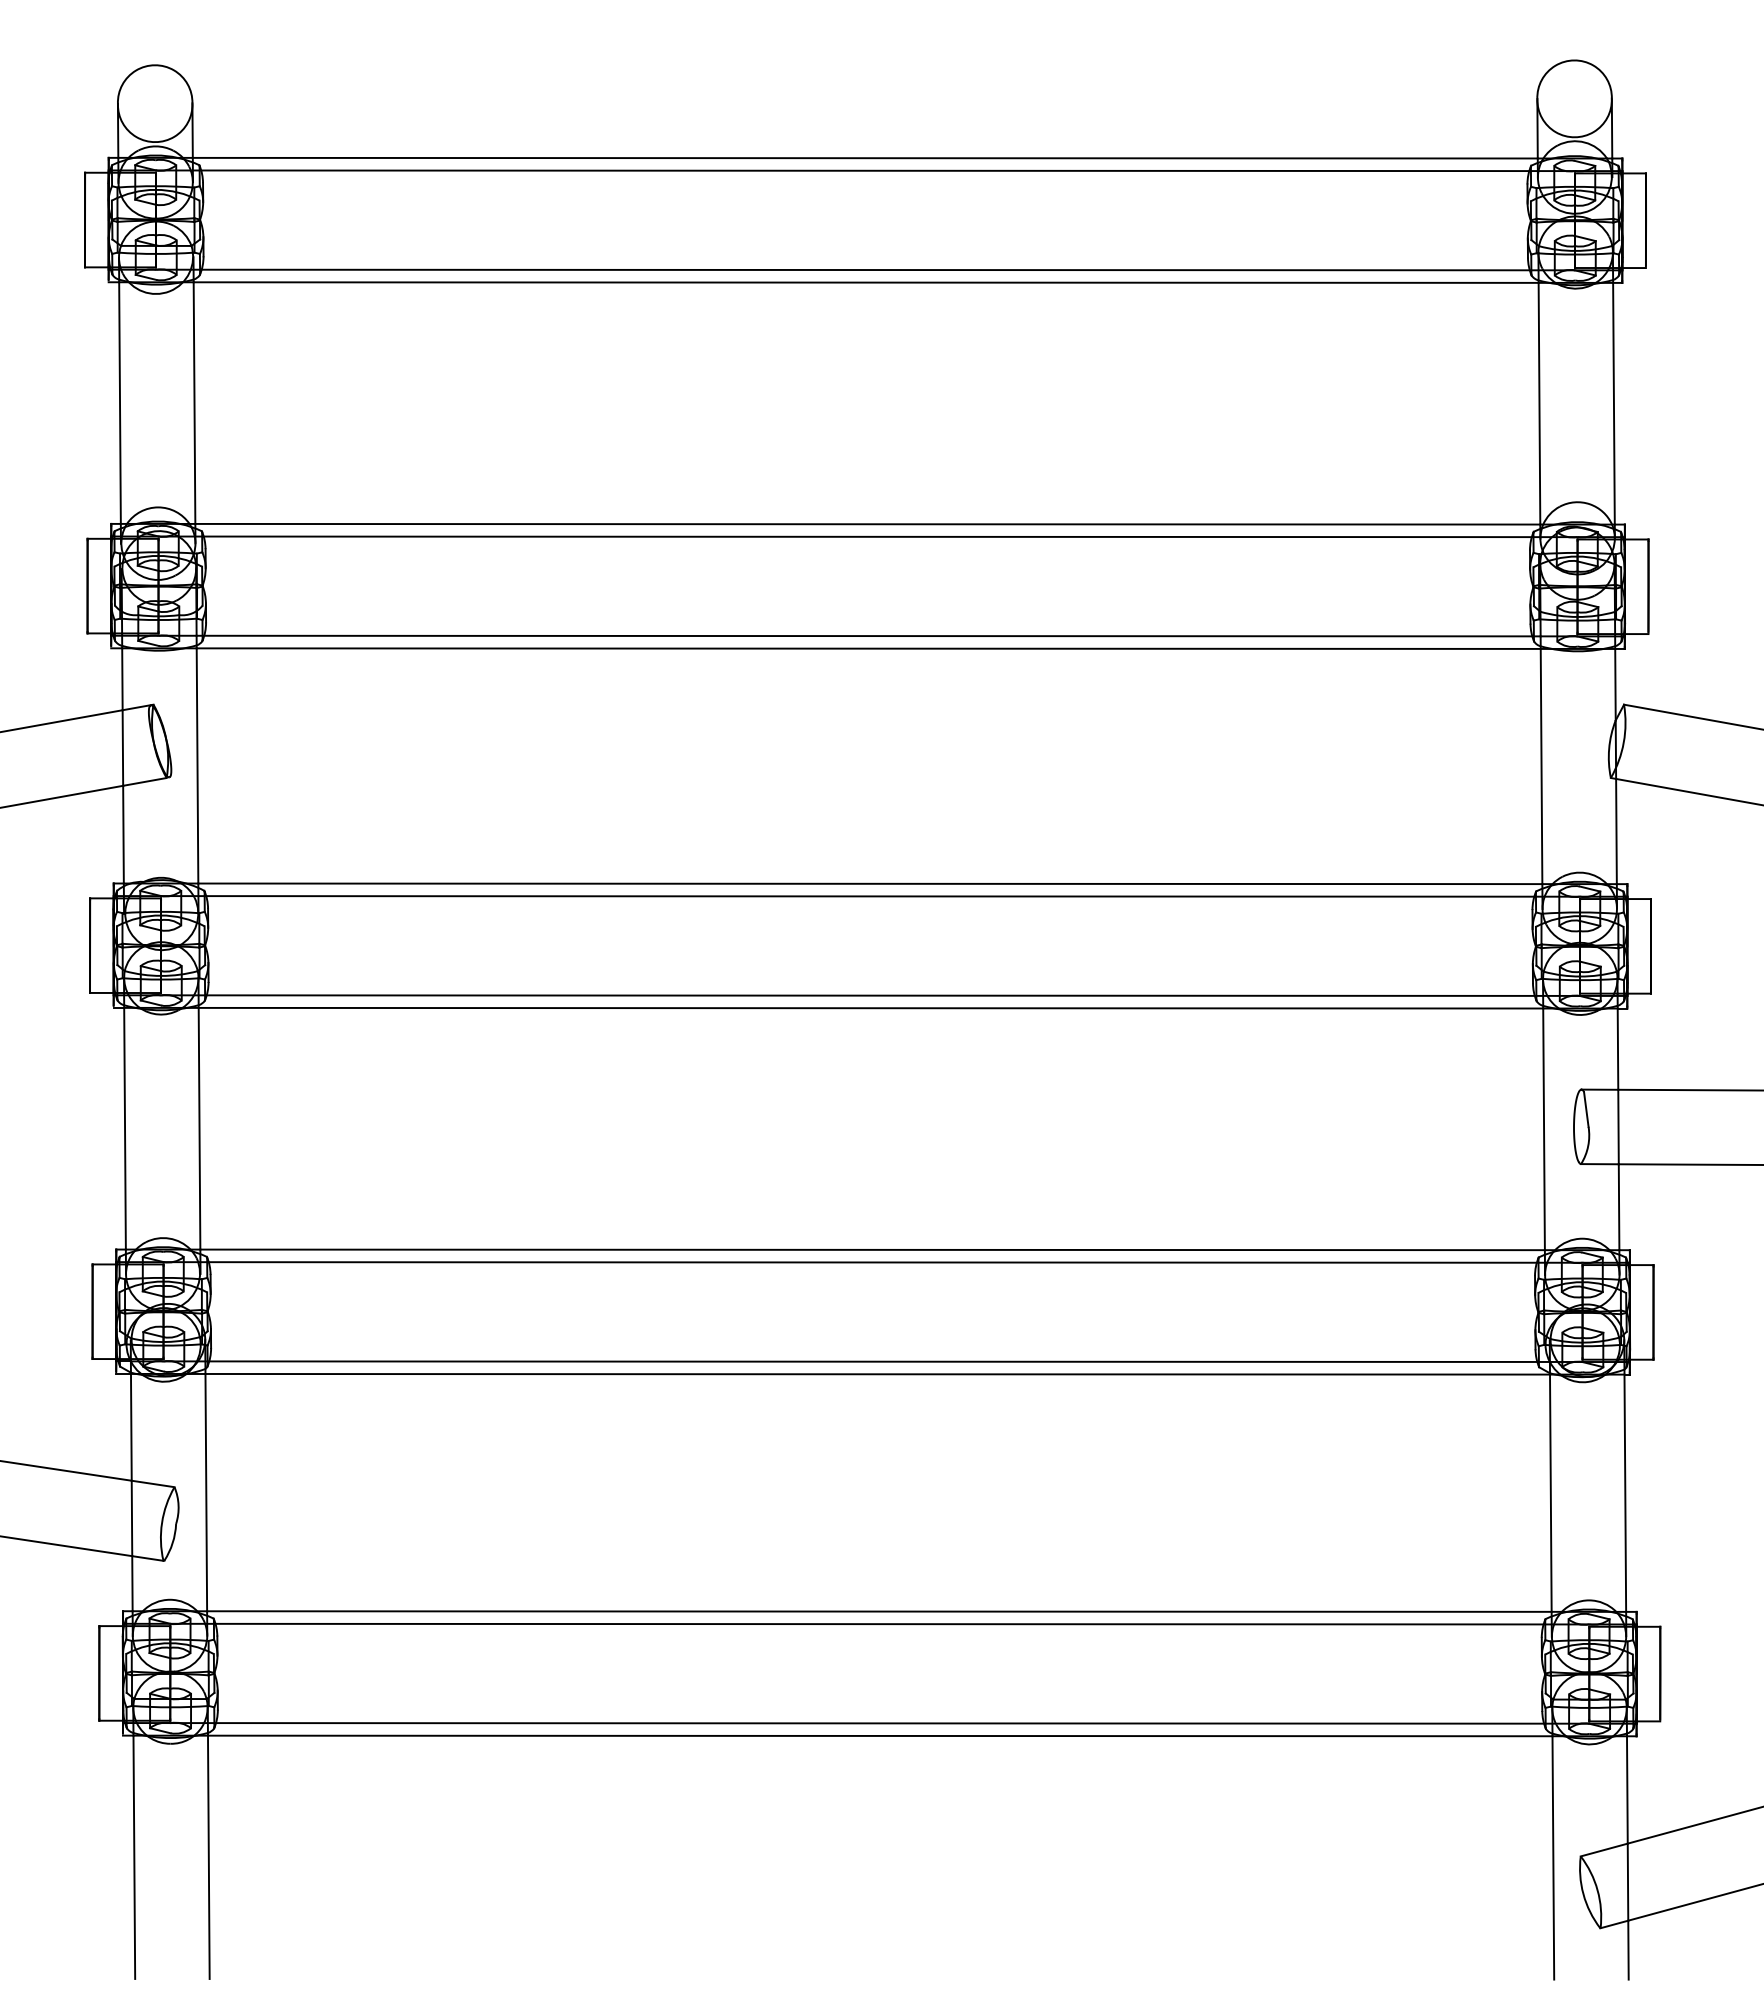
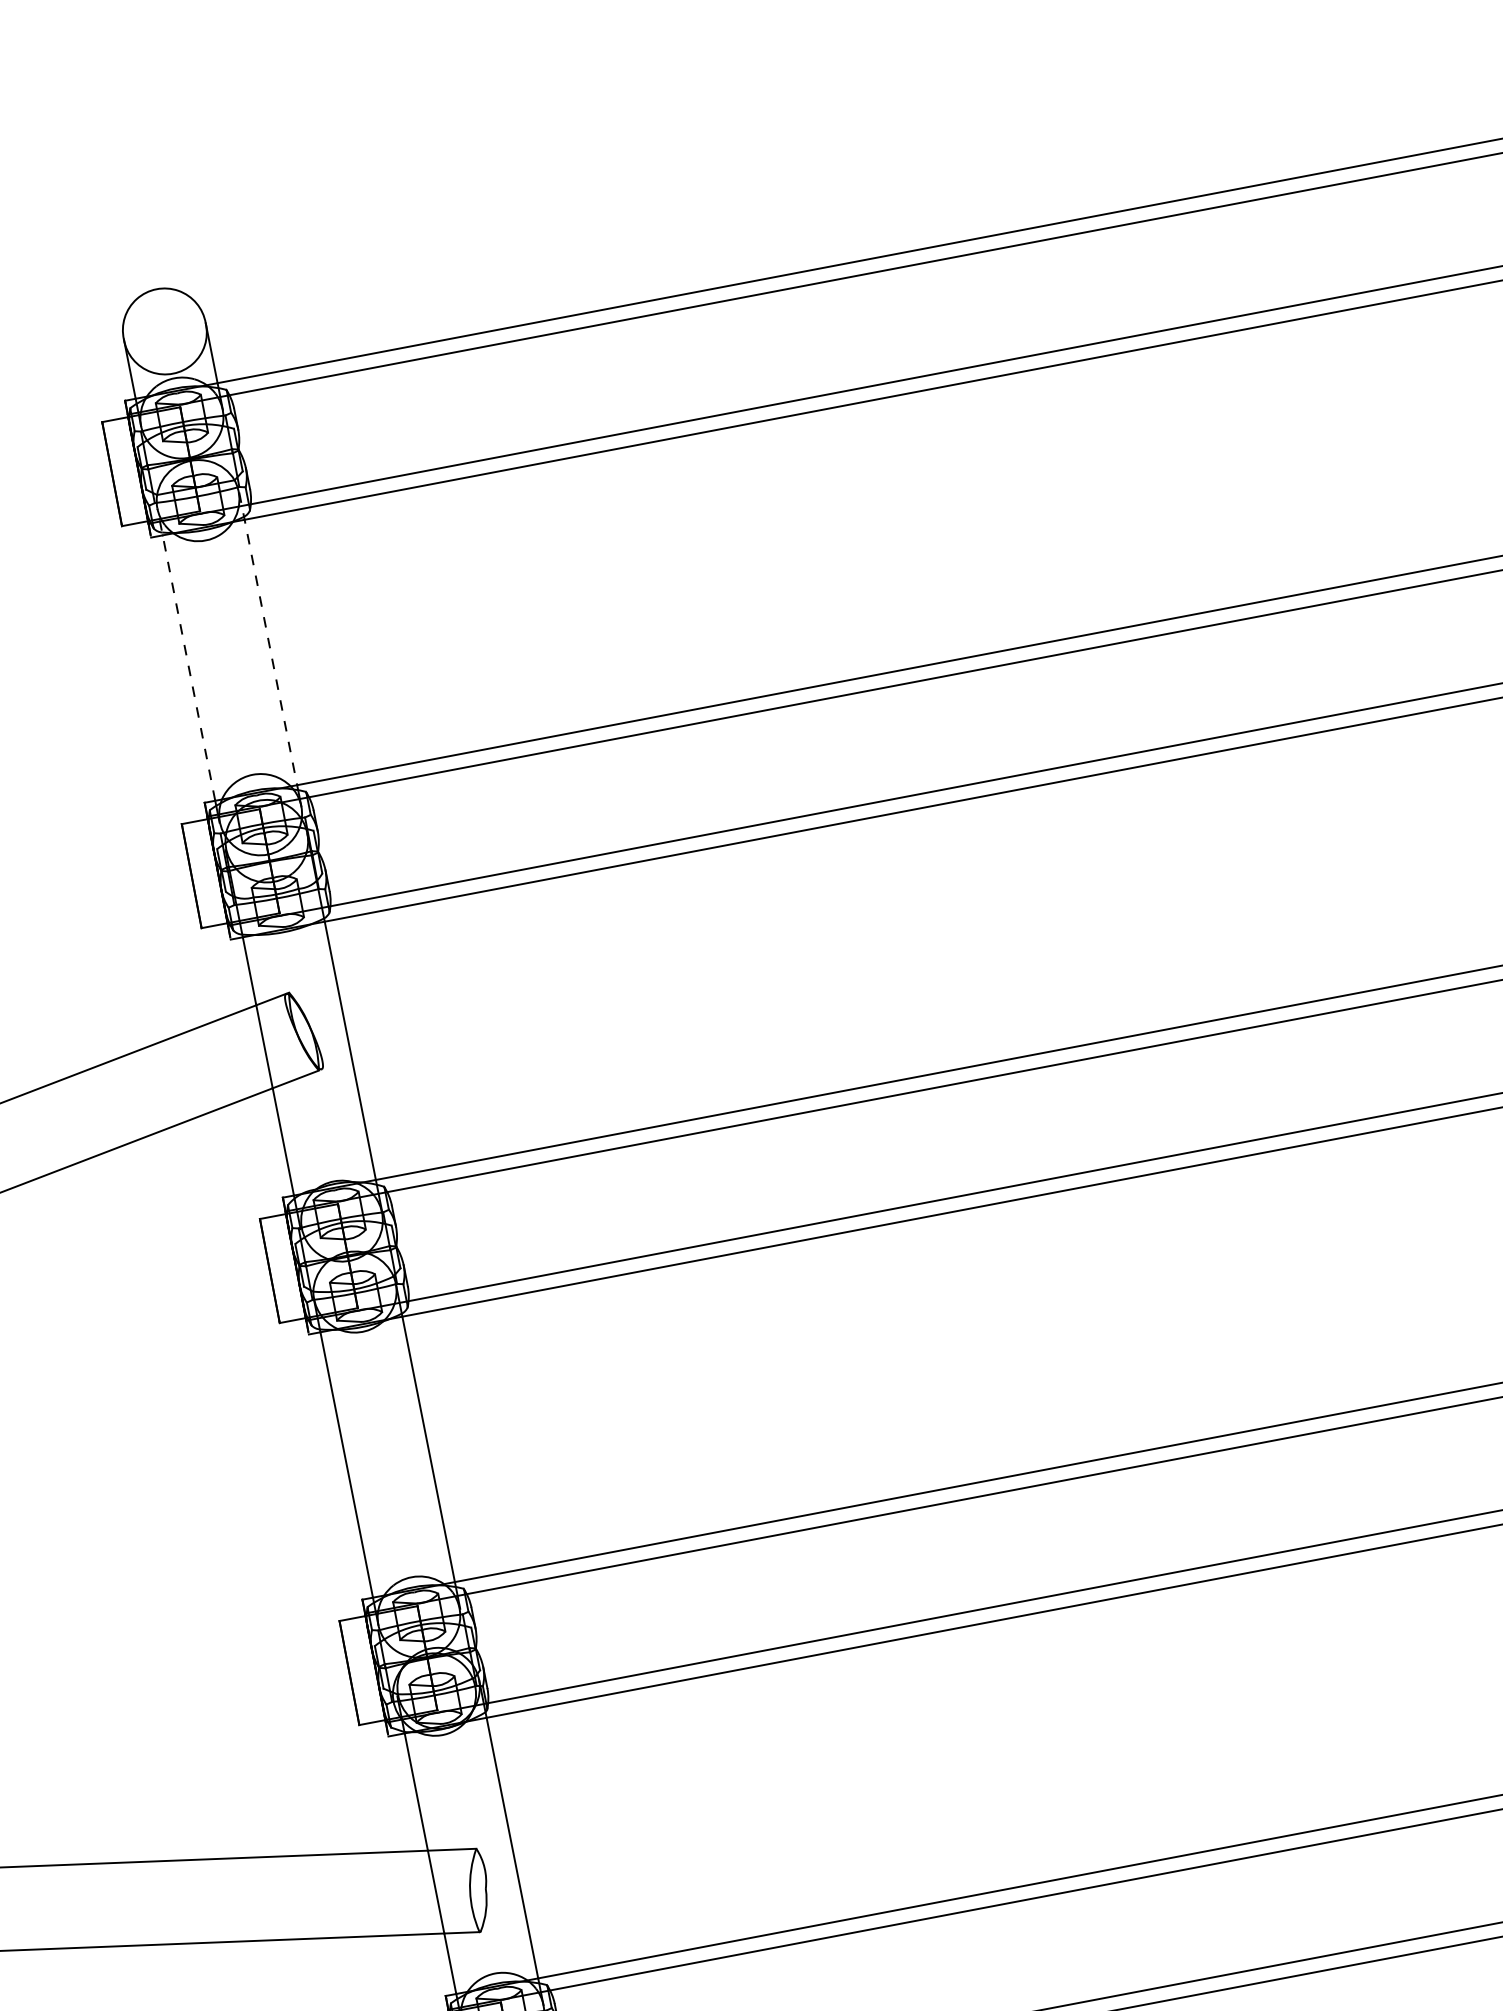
line: (119, 390) -> (185, 654), solid -> dashed
line: (194, 391) -> (268, 639), solid -> dashed

